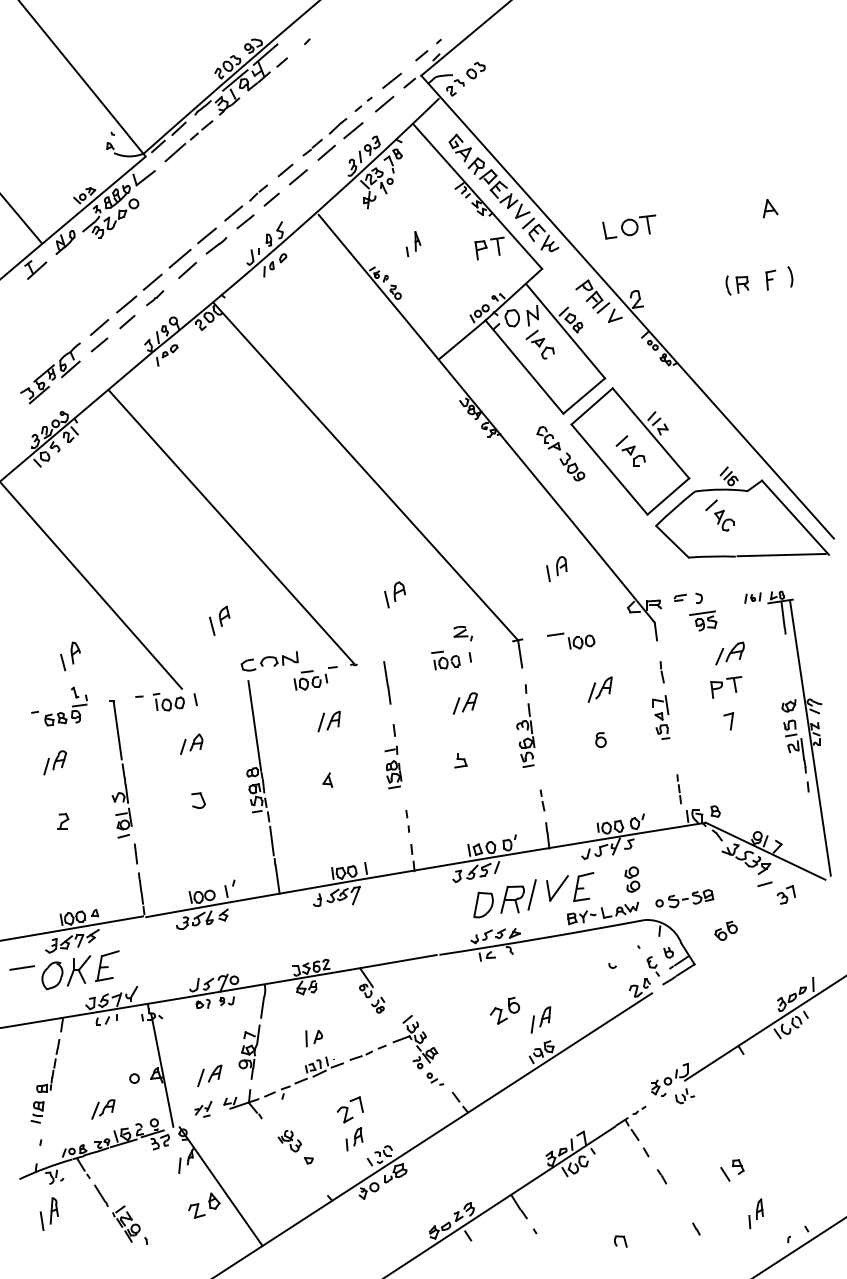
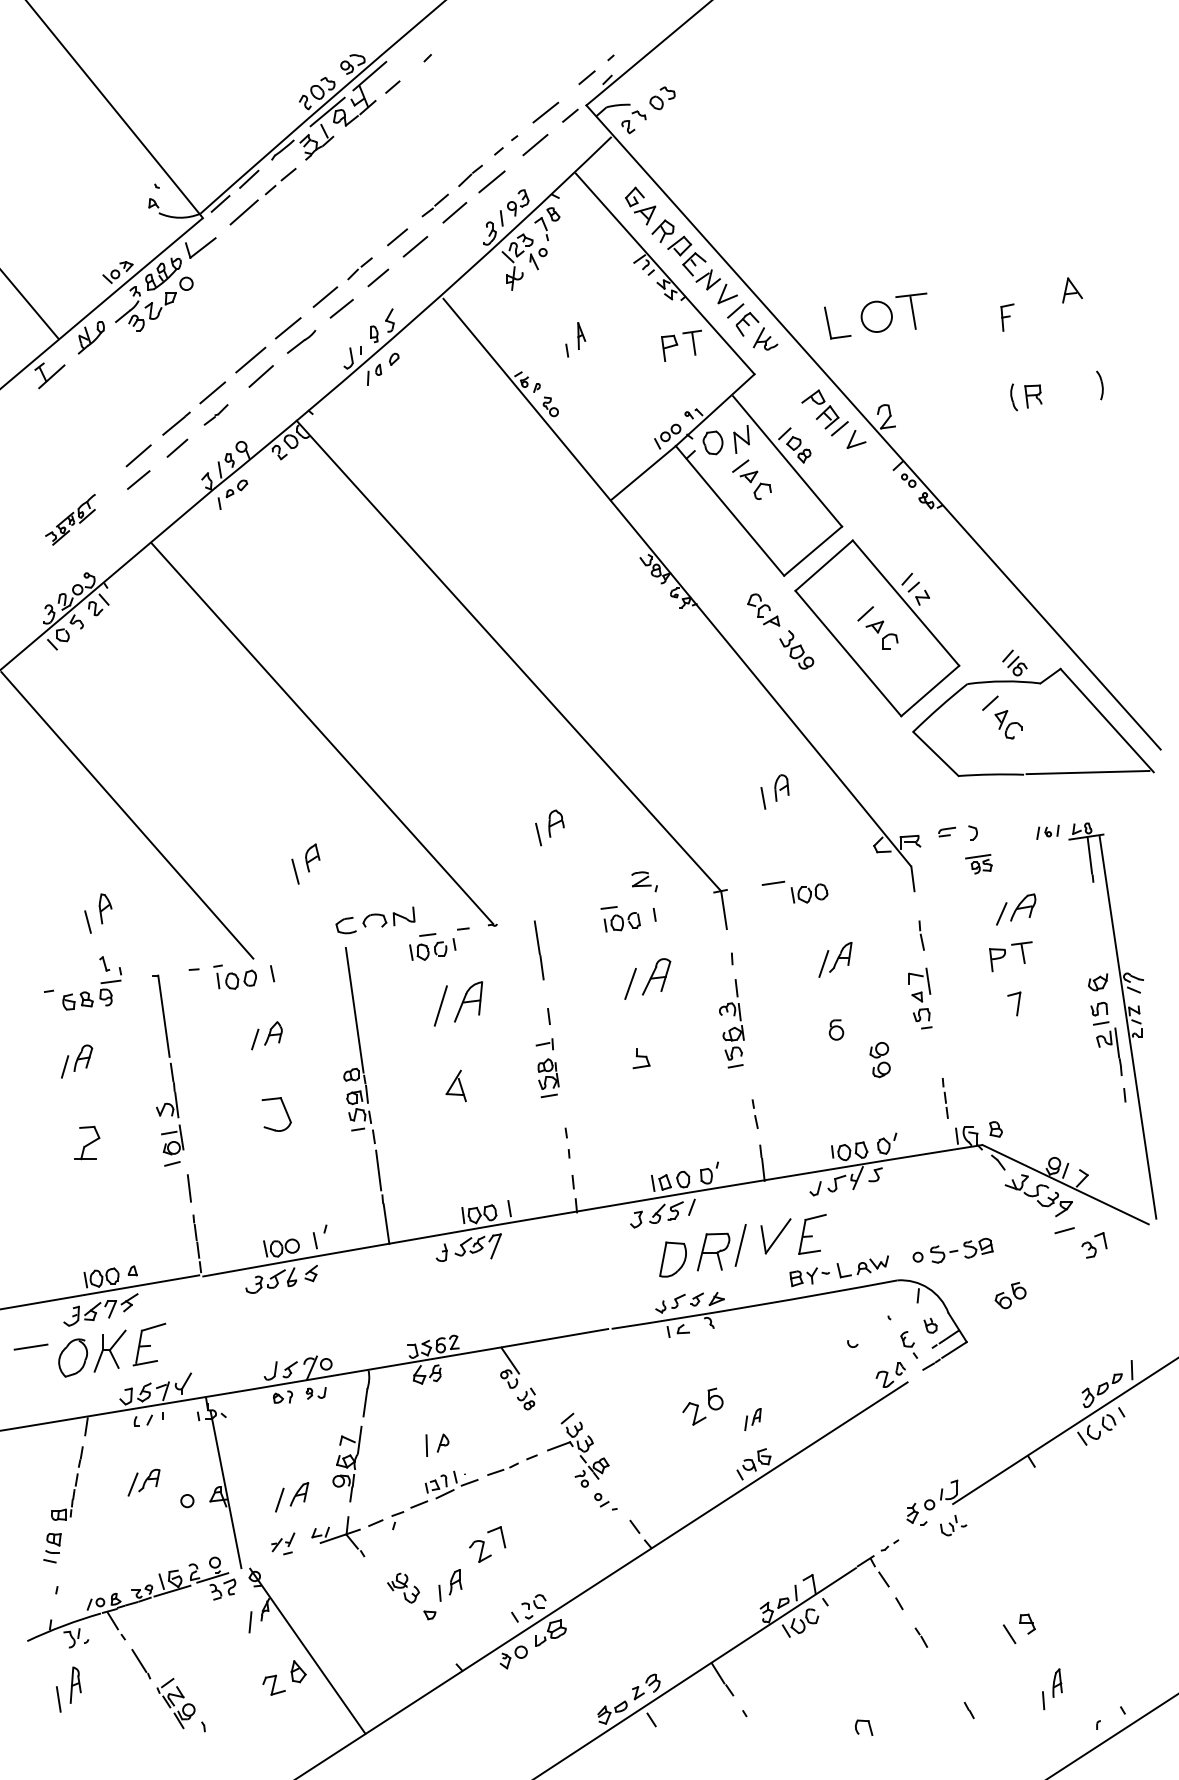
part: (629, 226) -> (876, 315), size x1.4
part: (770, 279) -> (1006, 316), moved
part: (50, 373) -> (70, 519), size x0.6
part: (703, 620) -> (979, 863), size x0.7
part: (465, 703) -> (647, 979), size x1.4
part: (328, 721) -> (457, 1004), size x1.6
part: (327, 779) -> (455, 1084), size x1.6
part: (198, 800) -> (276, 1114), size x1.6
part: (63, 821) -> (88, 1143), size x1.6
part: (632, 879) -> (880, 1059), moved
part: (540, 1019) -> (752, 1418), size x0.6
part: (103, 1109) -> (144, 1482), moved
part: (354, 1139) -> (450, 1585), moved

